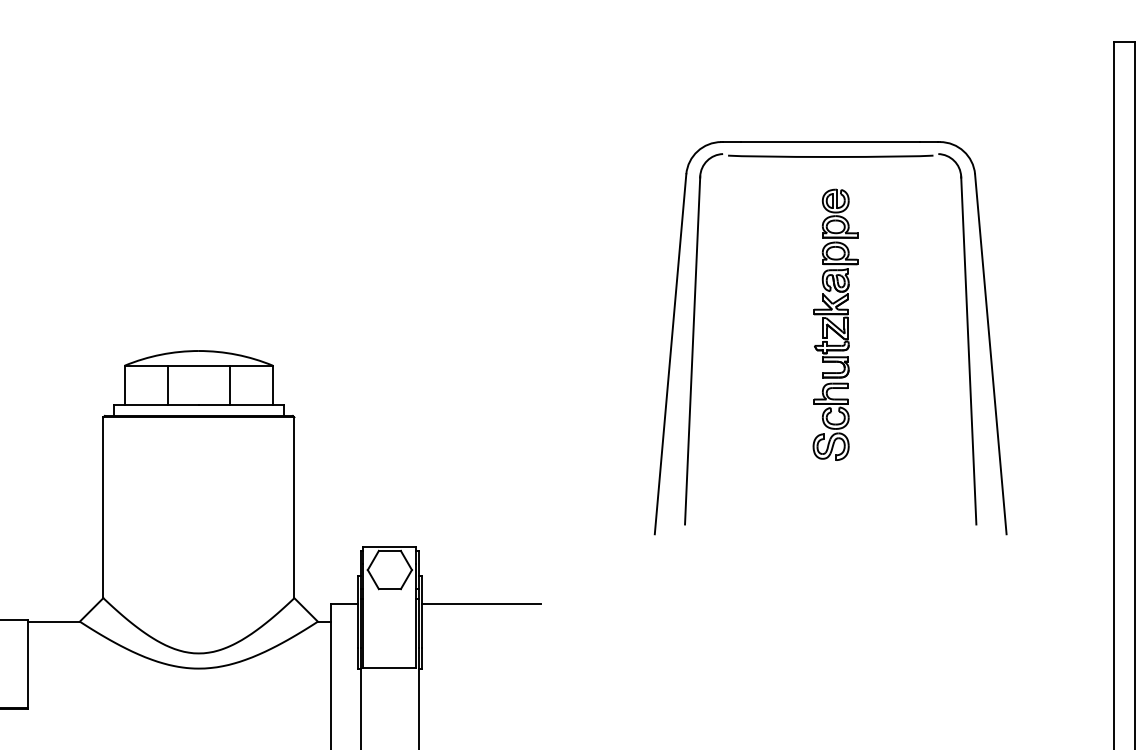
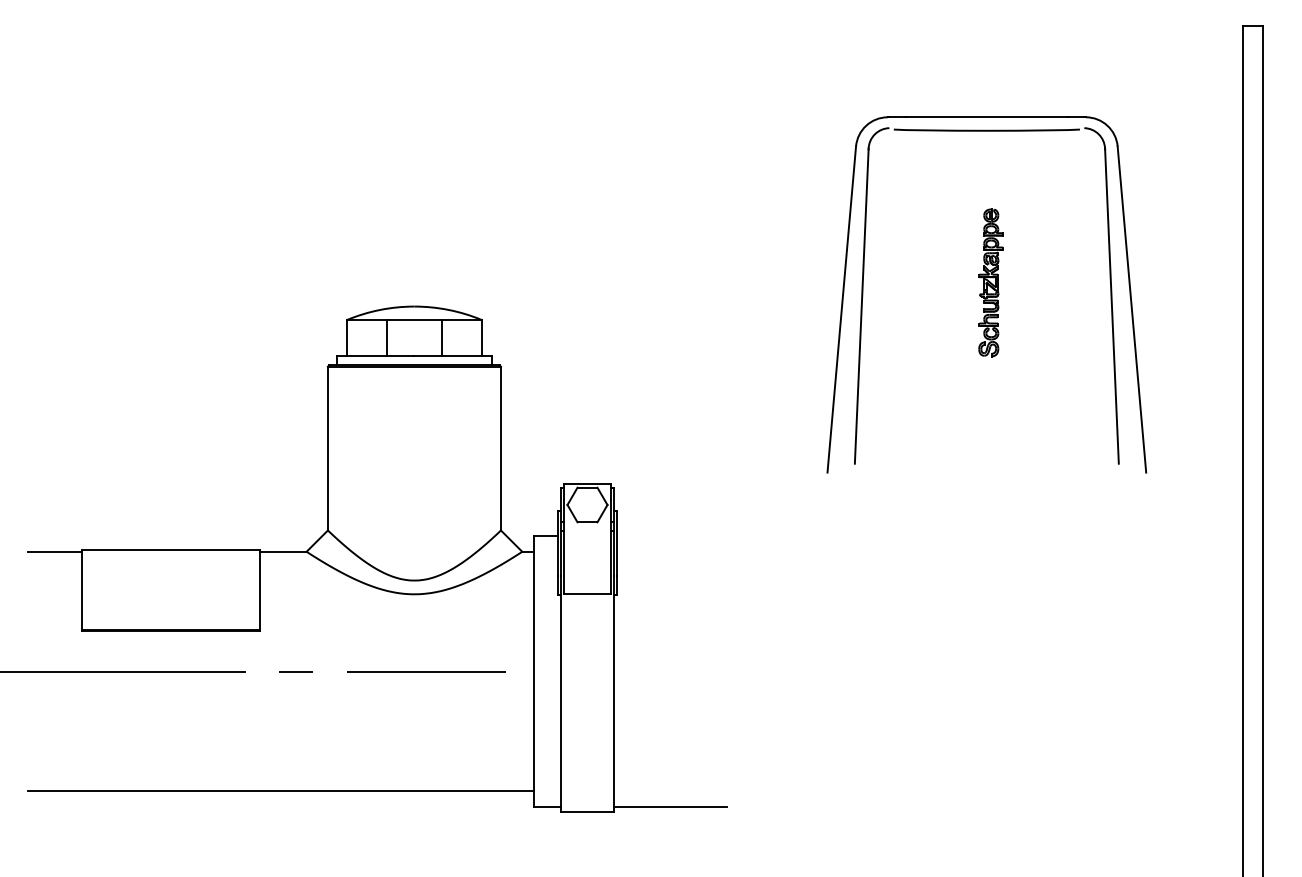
part: (834, 324) -> (990, 282), size x0.6
line: (481, 603) -> (670, 535), removed

